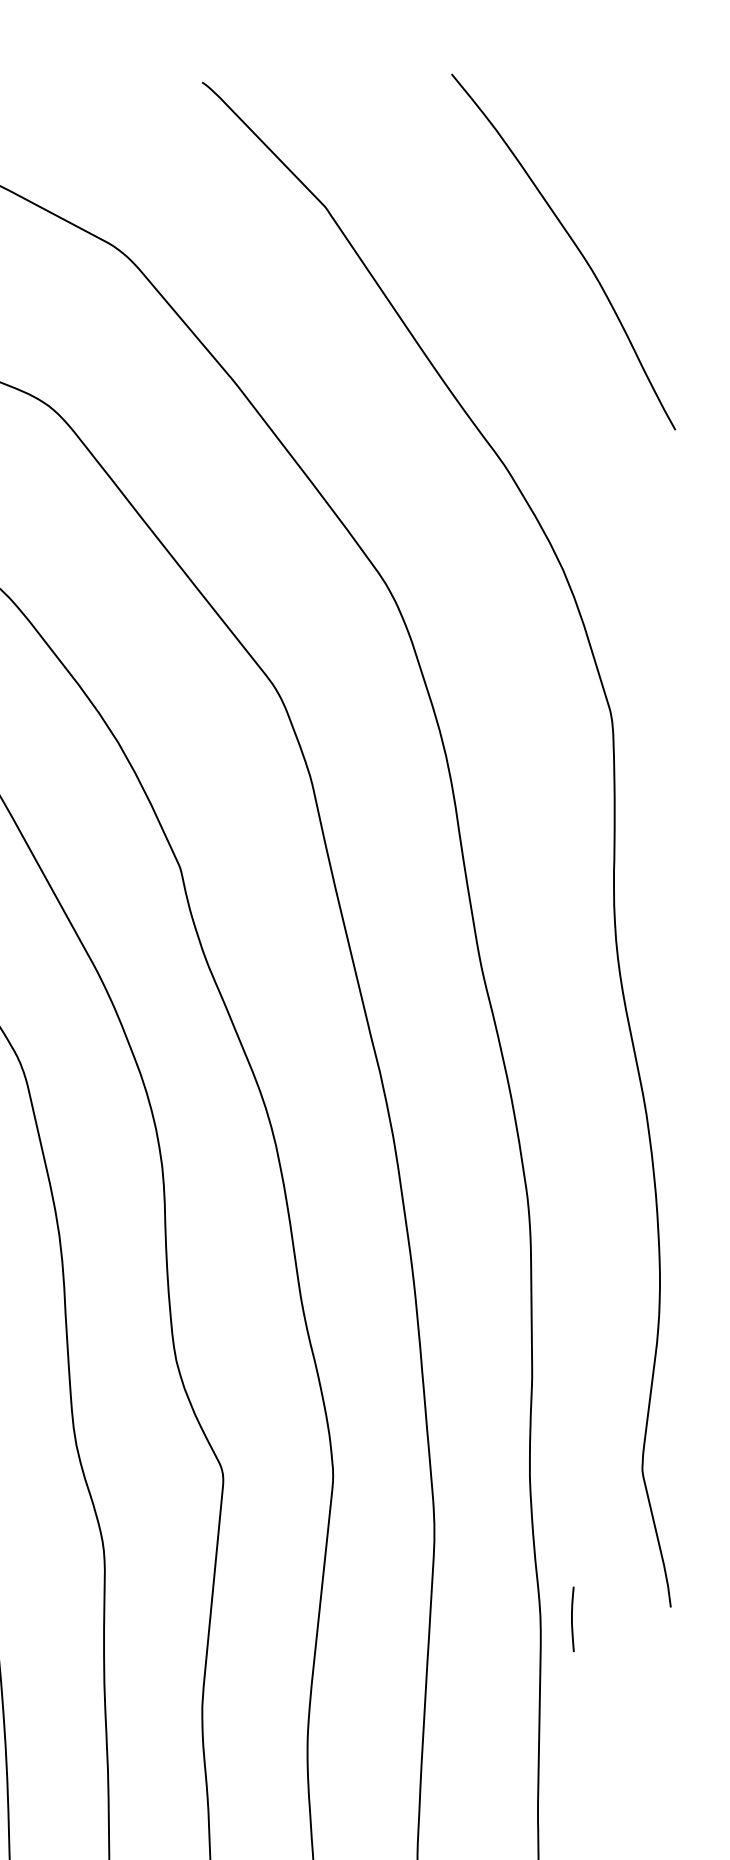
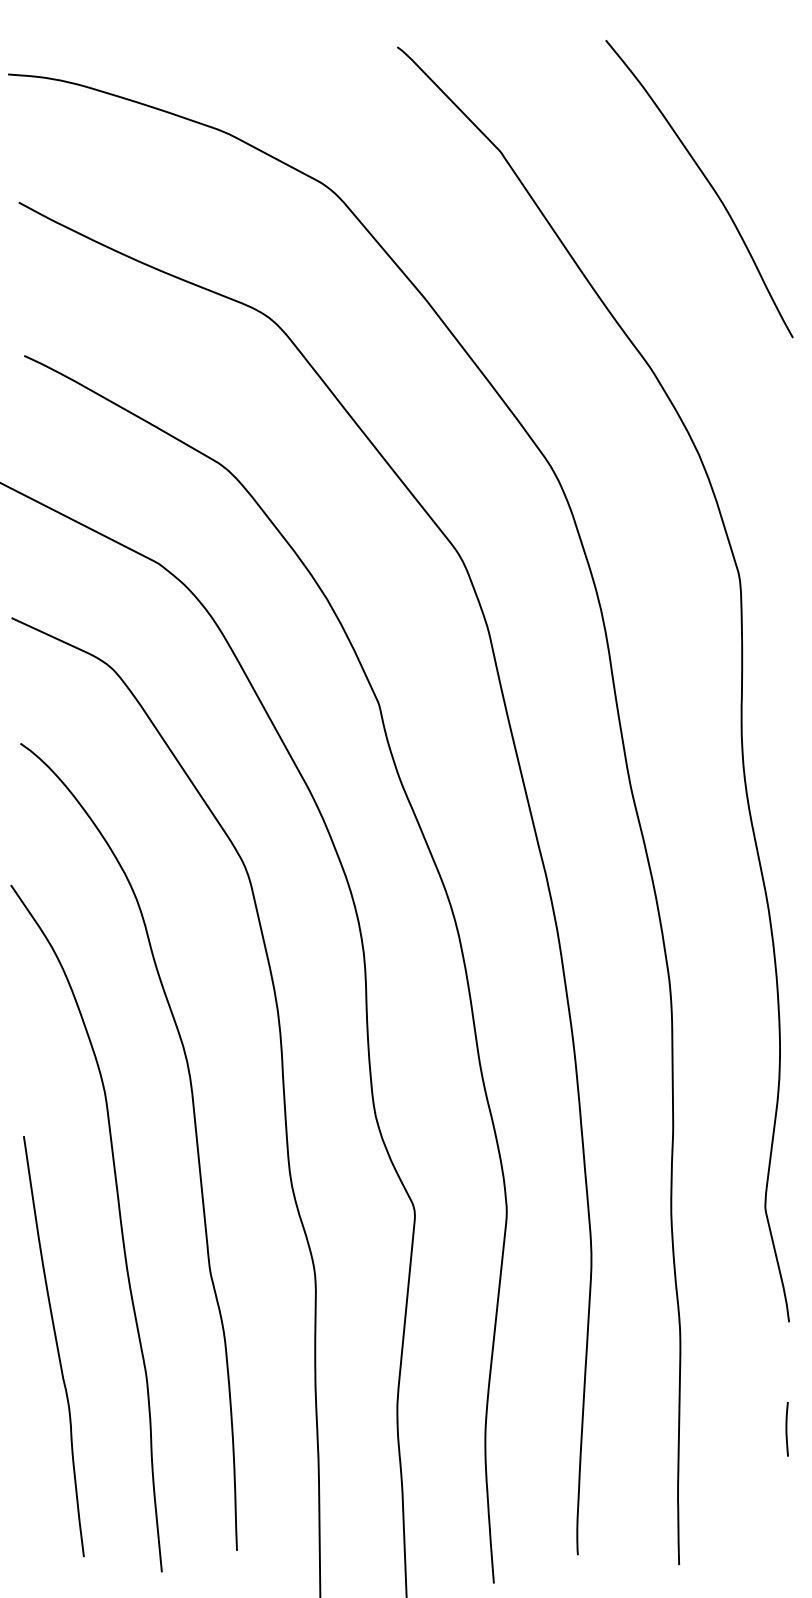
line: (572, 1619) -> (786, 1429), moved

